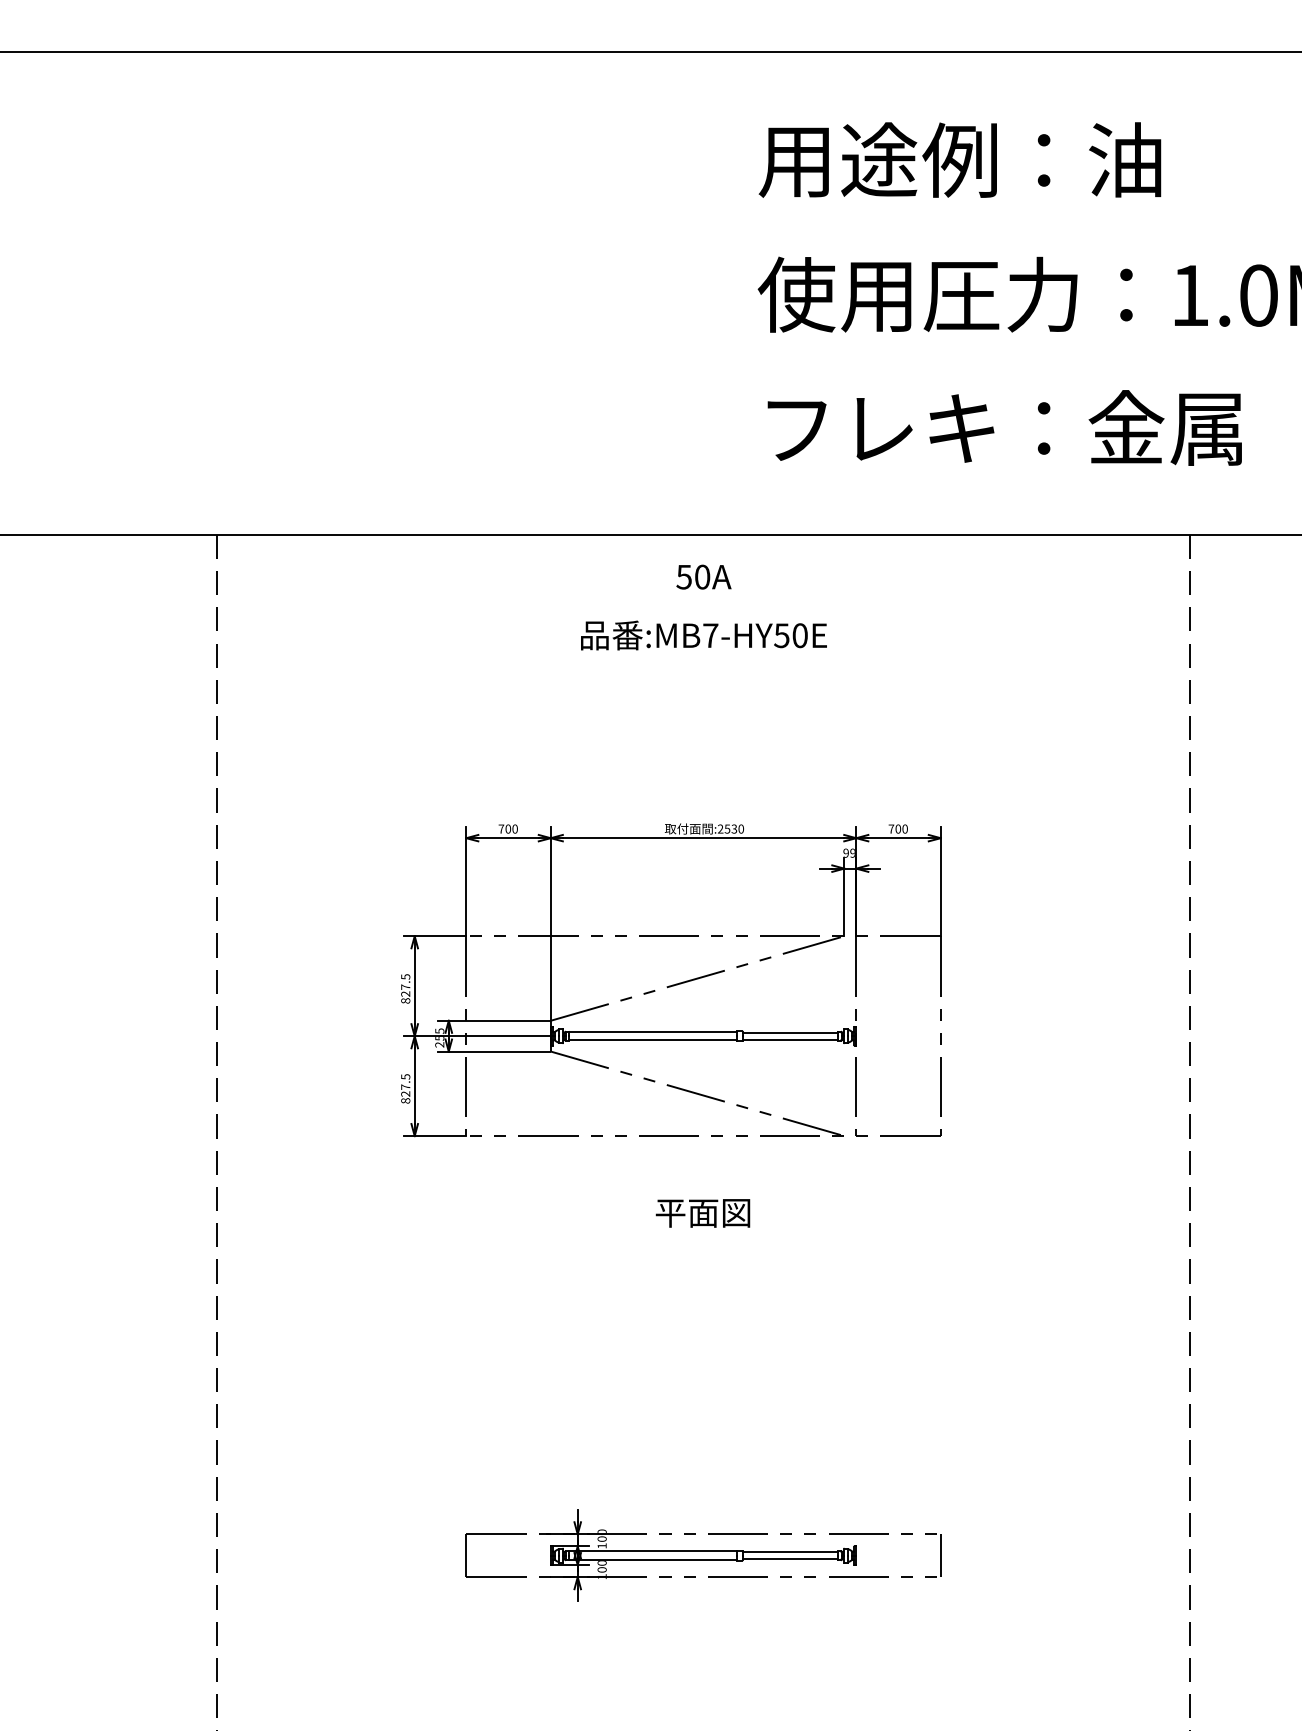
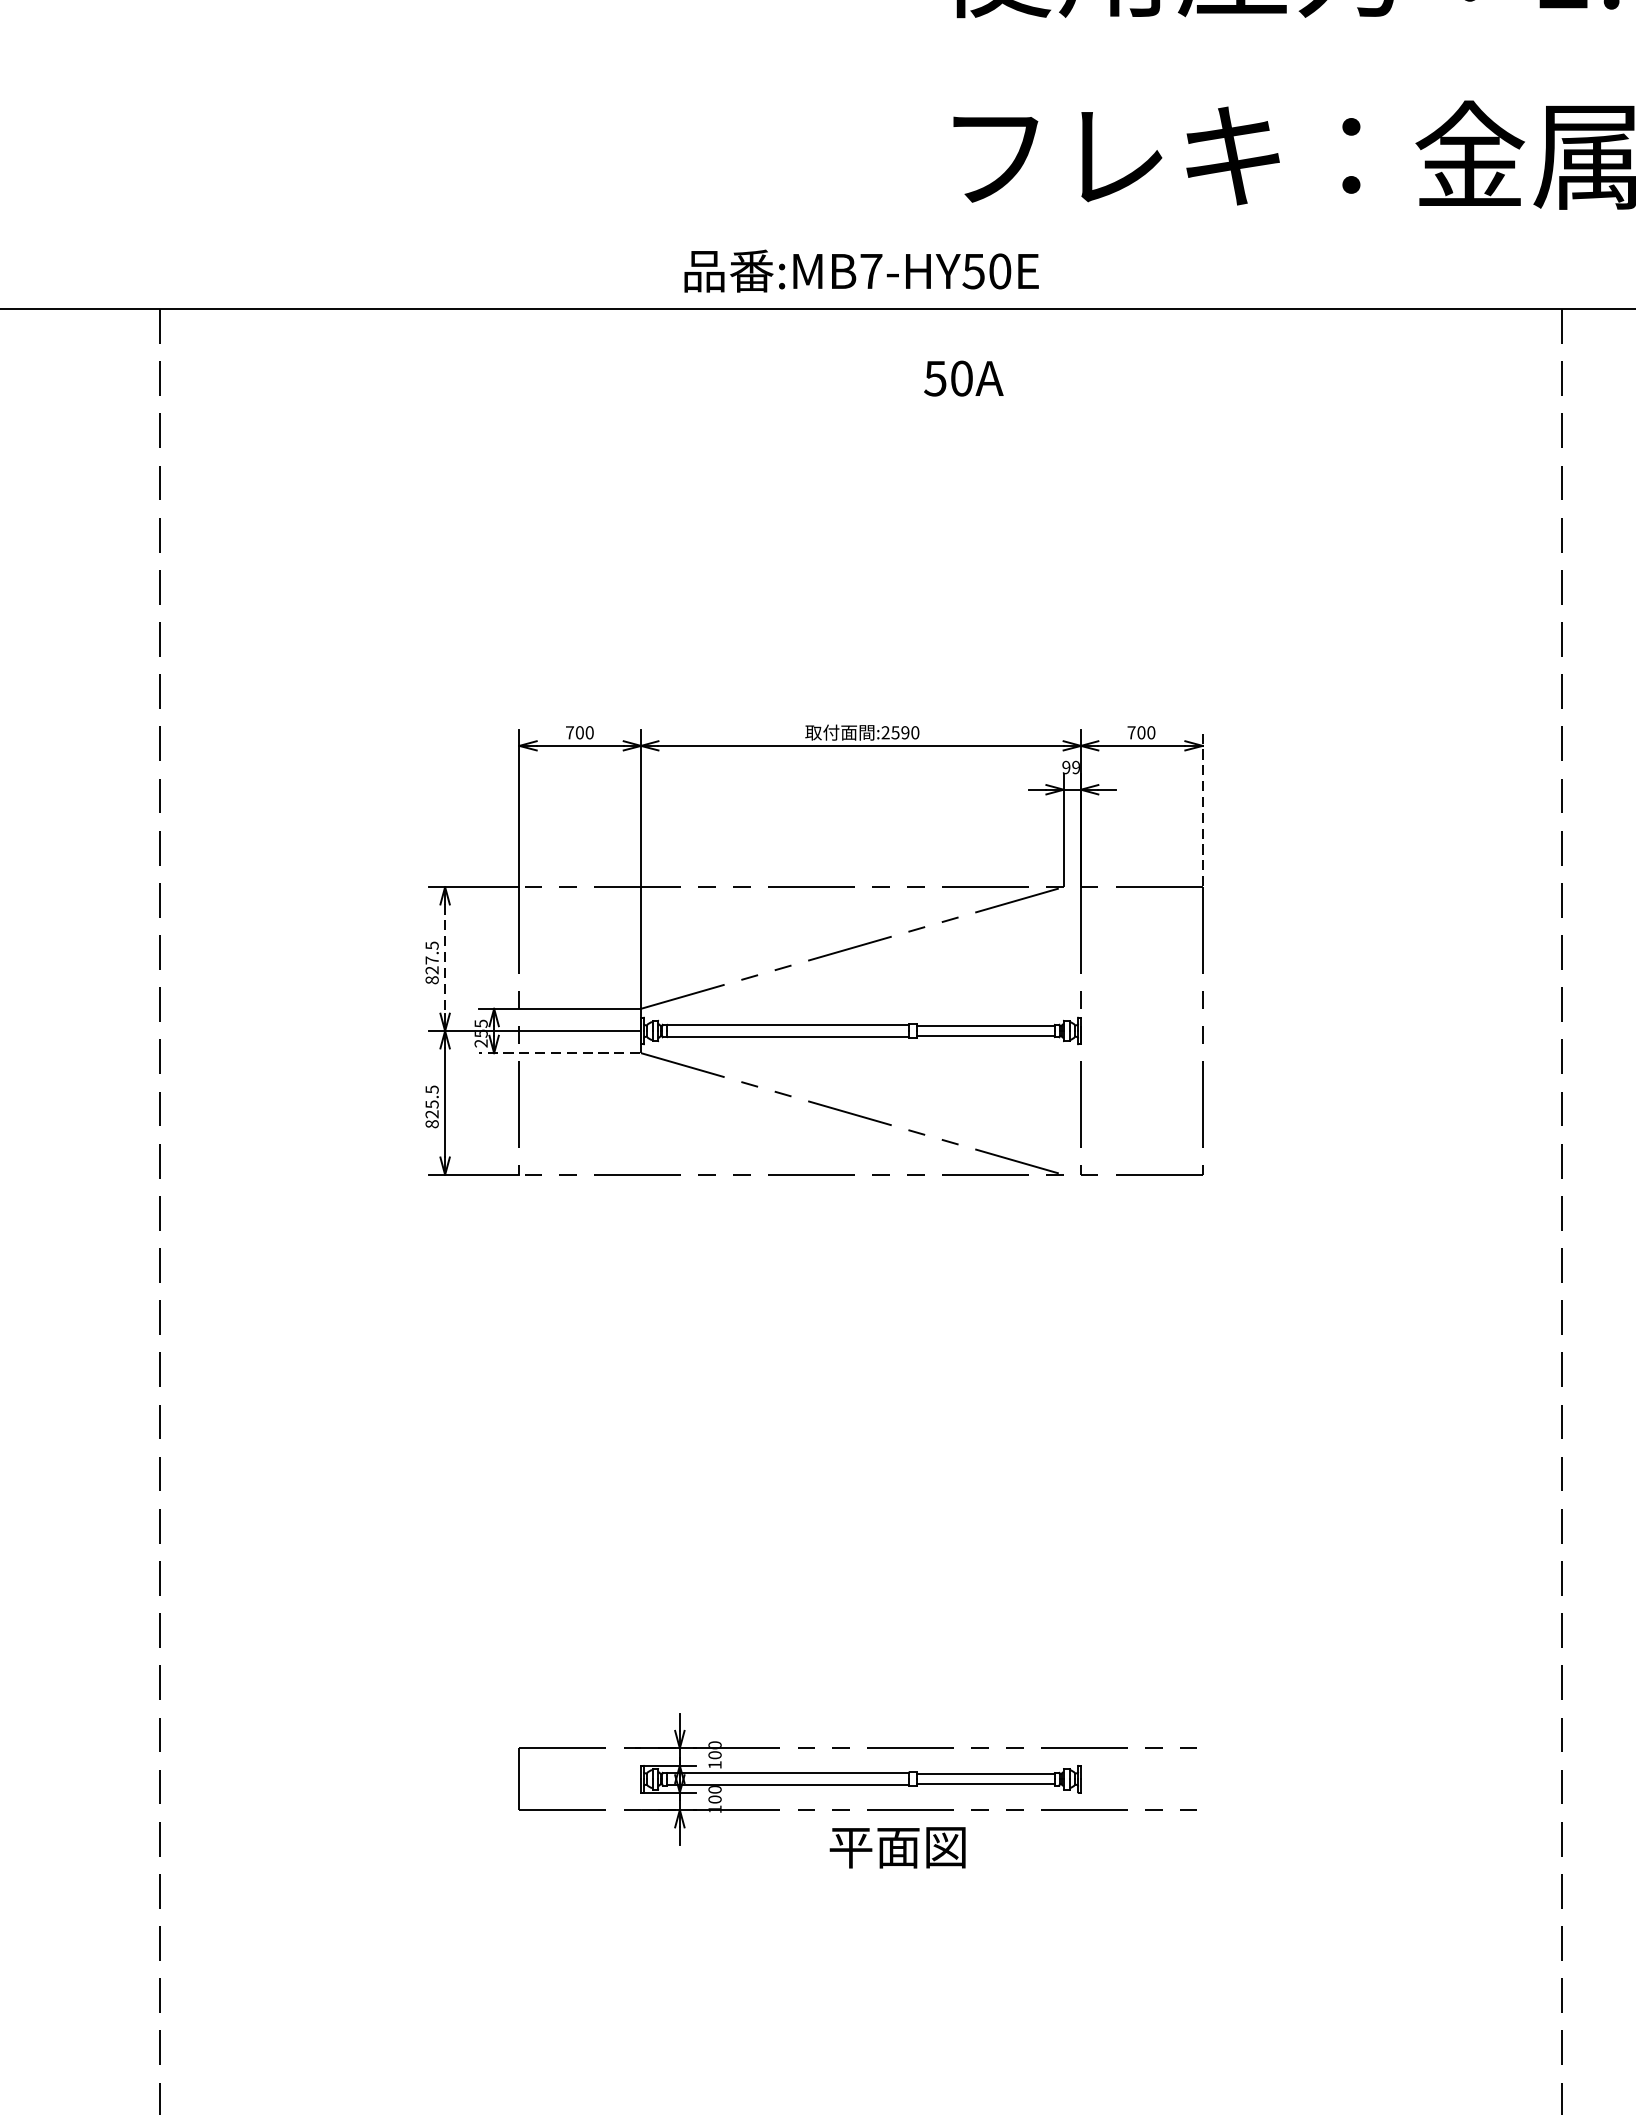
text: (703, 576) -> (963, 377), moved
text: (703, 635) -> (860, 271), moved
text: (734, 828) -> (905, 731), :2530 -> :2590
line: (940, 881) -> (1202, 808), solid -> dashed
line: (414, 986) -> (444, 959), solid -> dashed
line: (493, 1051) -> (558, 1053), solid -> dashed
text: (405, 1086) -> (431, 1103), 827.5 -> 825.5
text: (702, 1213) -> (896, 1847), moved
line: (940, 1555) -> (1202, 1778), removed

